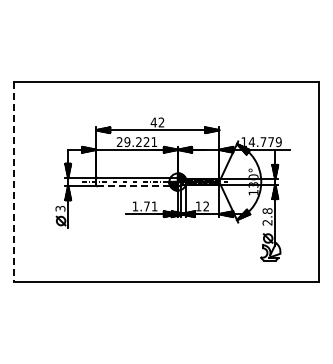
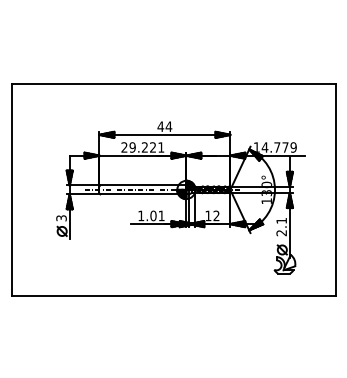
text: (161, 122) -> (168, 126), 42 -> 44
line: (14, 182) -> (12, 190), dashed -> solid
line: (137, 186) -> (143, 194), dashed -> solid
text: (146, 206) -> (152, 215), 1.71 -> 1.01
text: (267, 211) -> (281, 221), 2.8 -> 2.1

